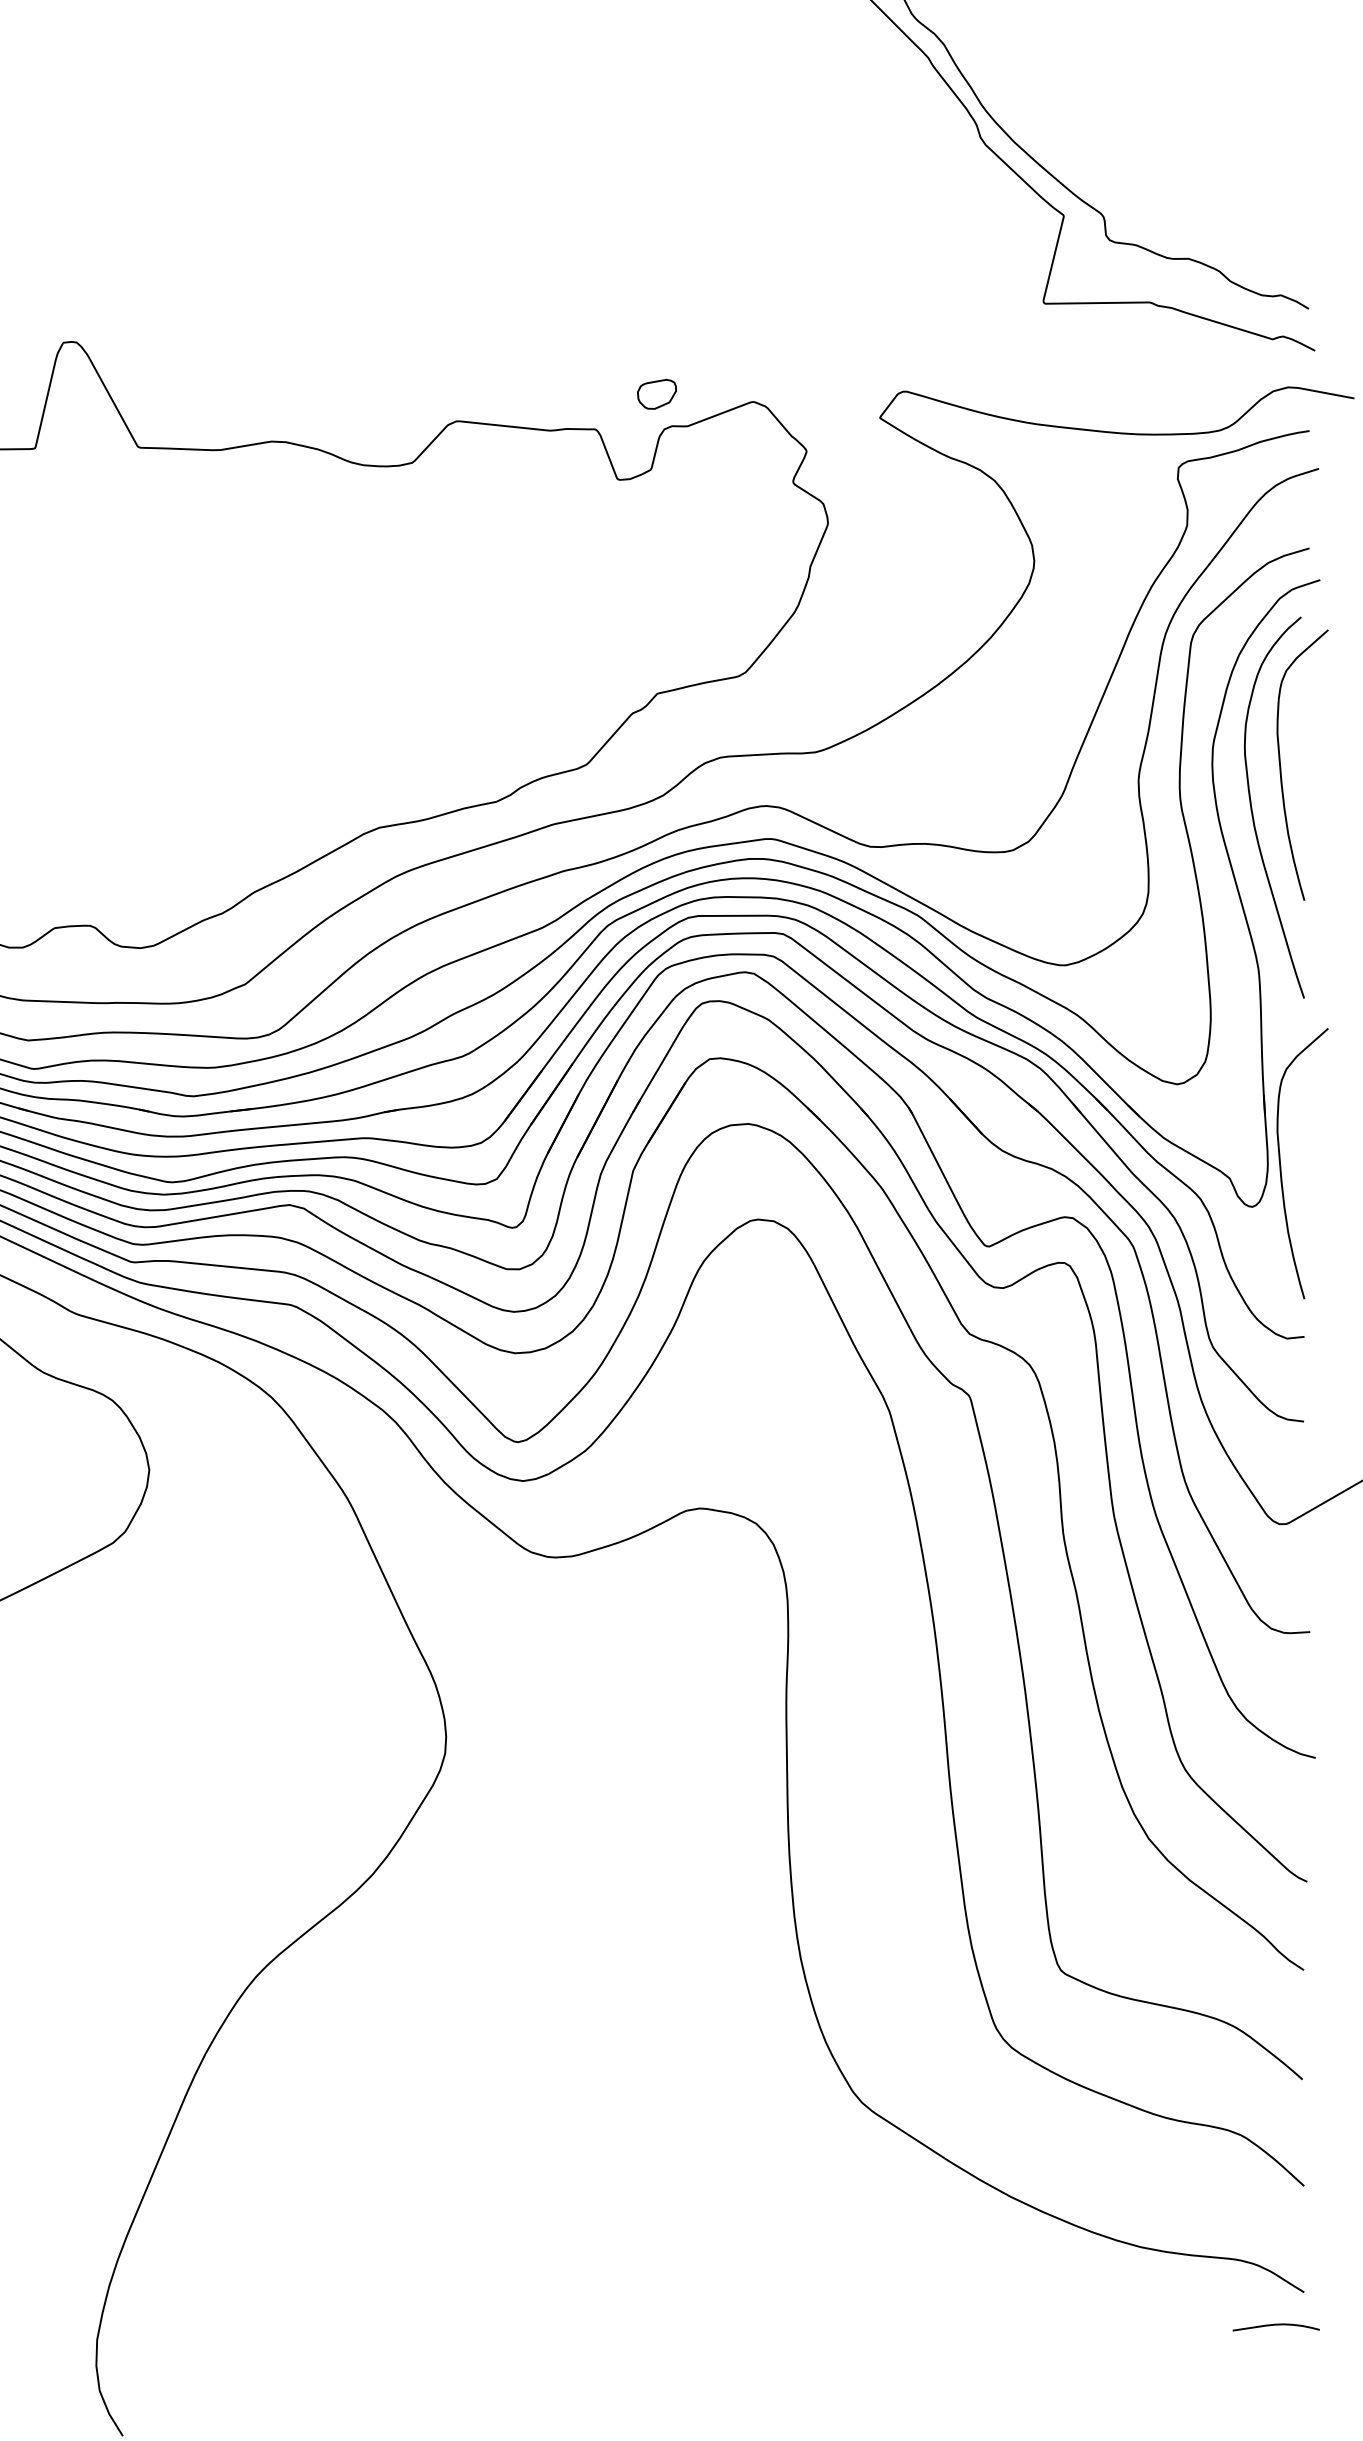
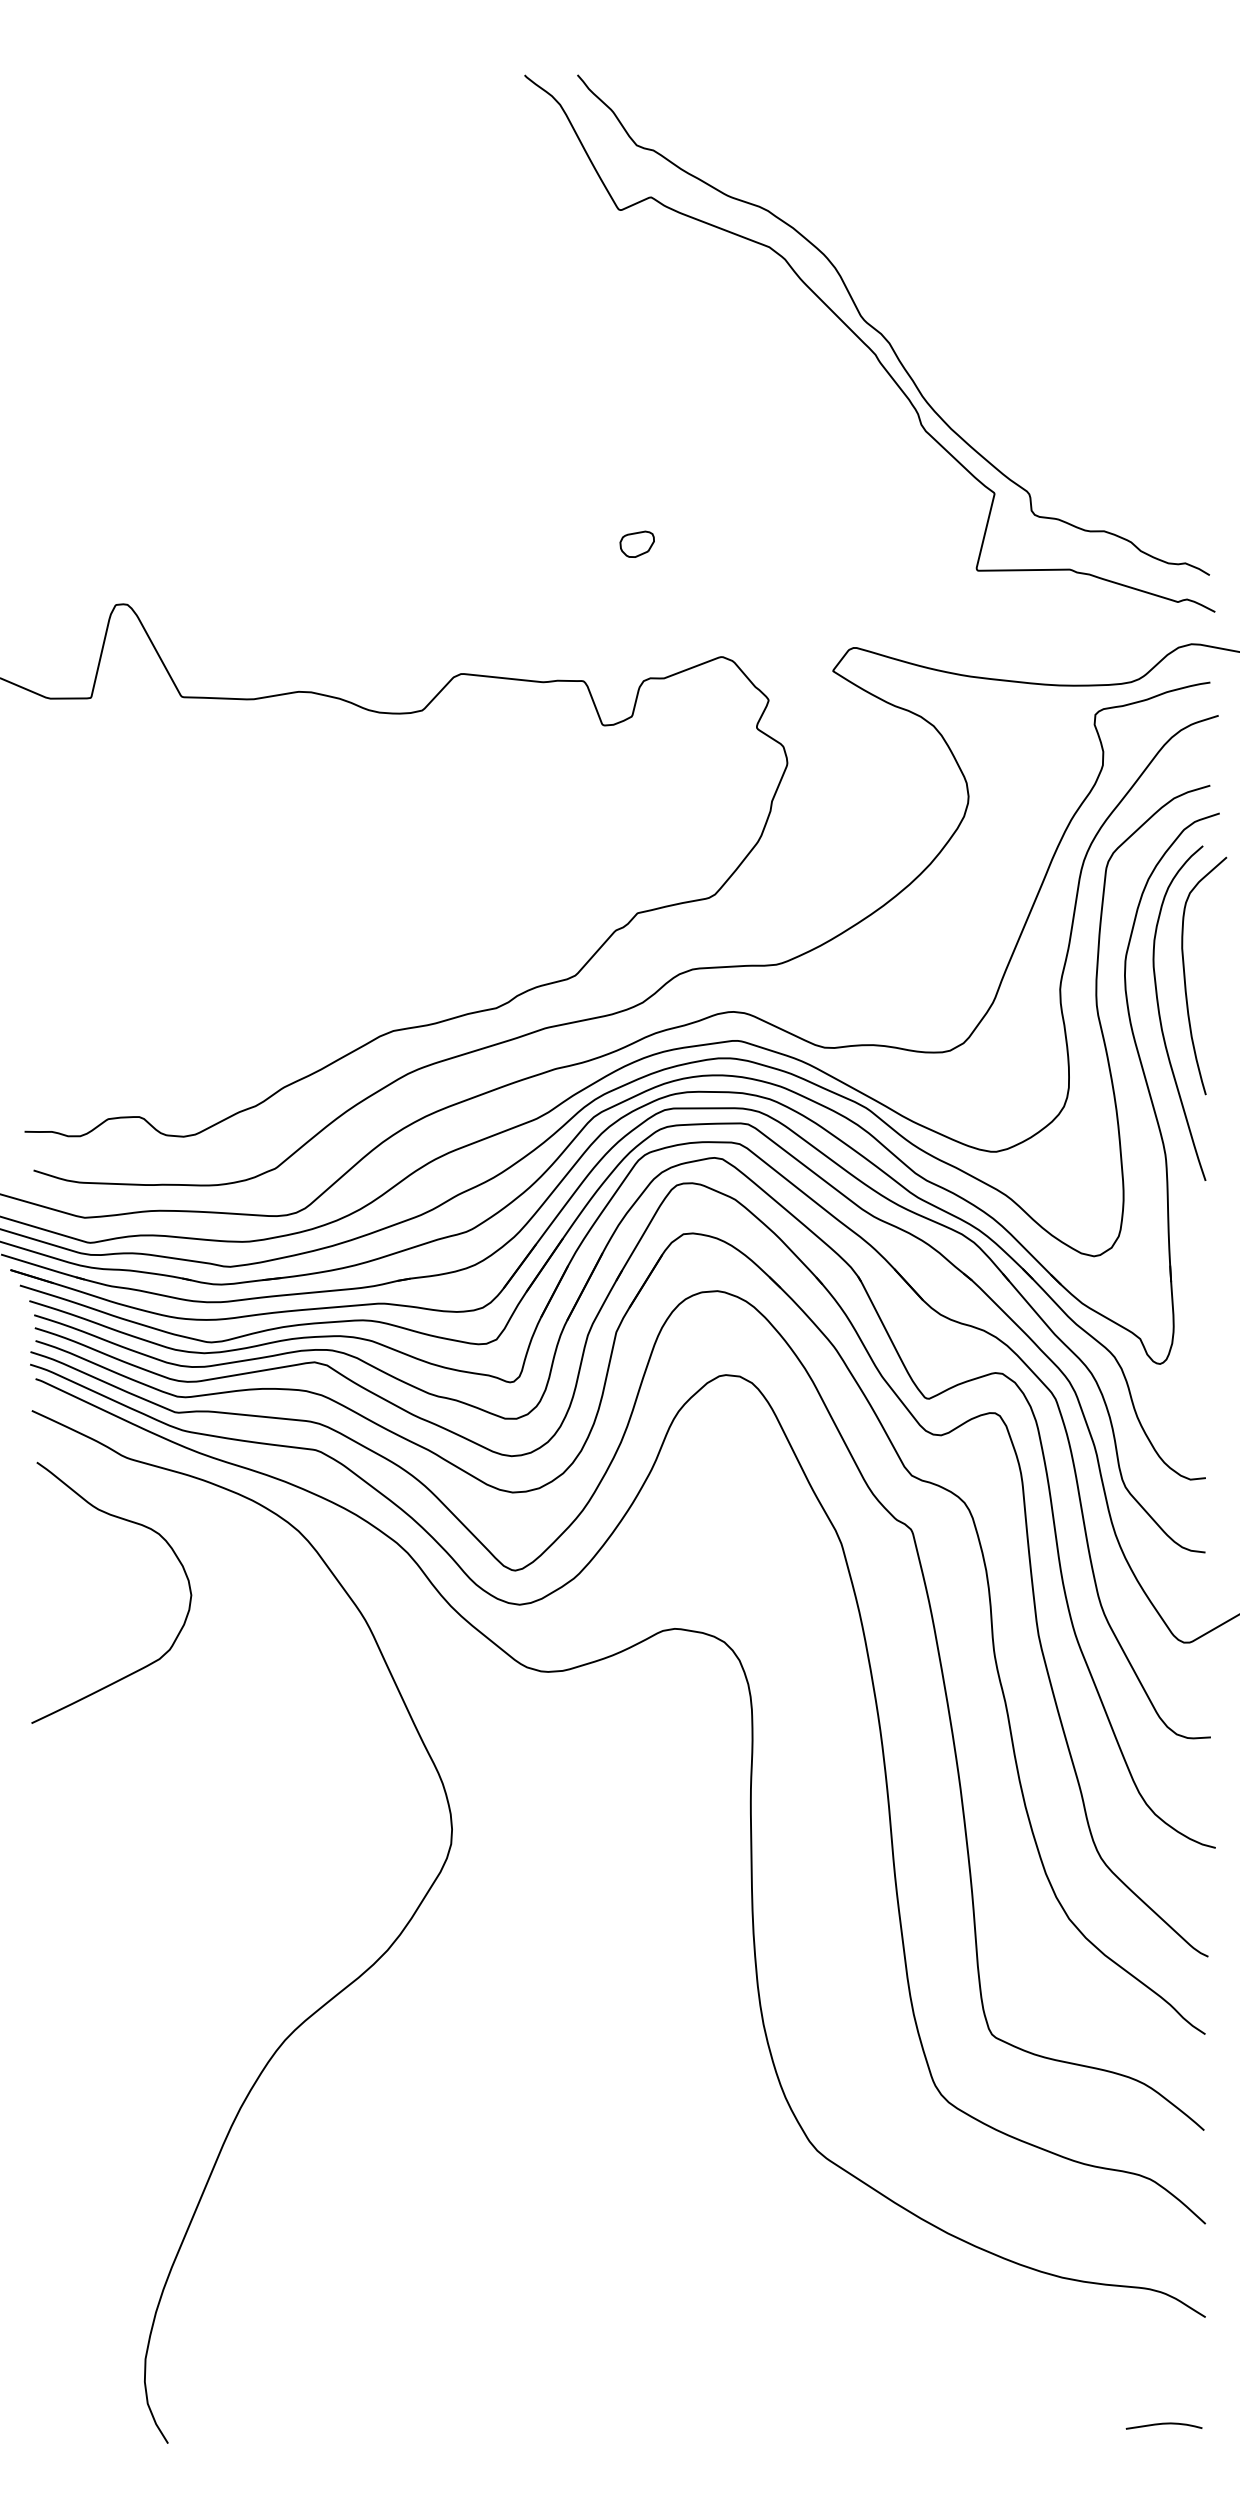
part: (656, 393) -> (636, 543), moved
curve: (1281, 1163) -> (1185, 1325), removed
curve: (1275, 2325) -> (1163, 2424), moved

